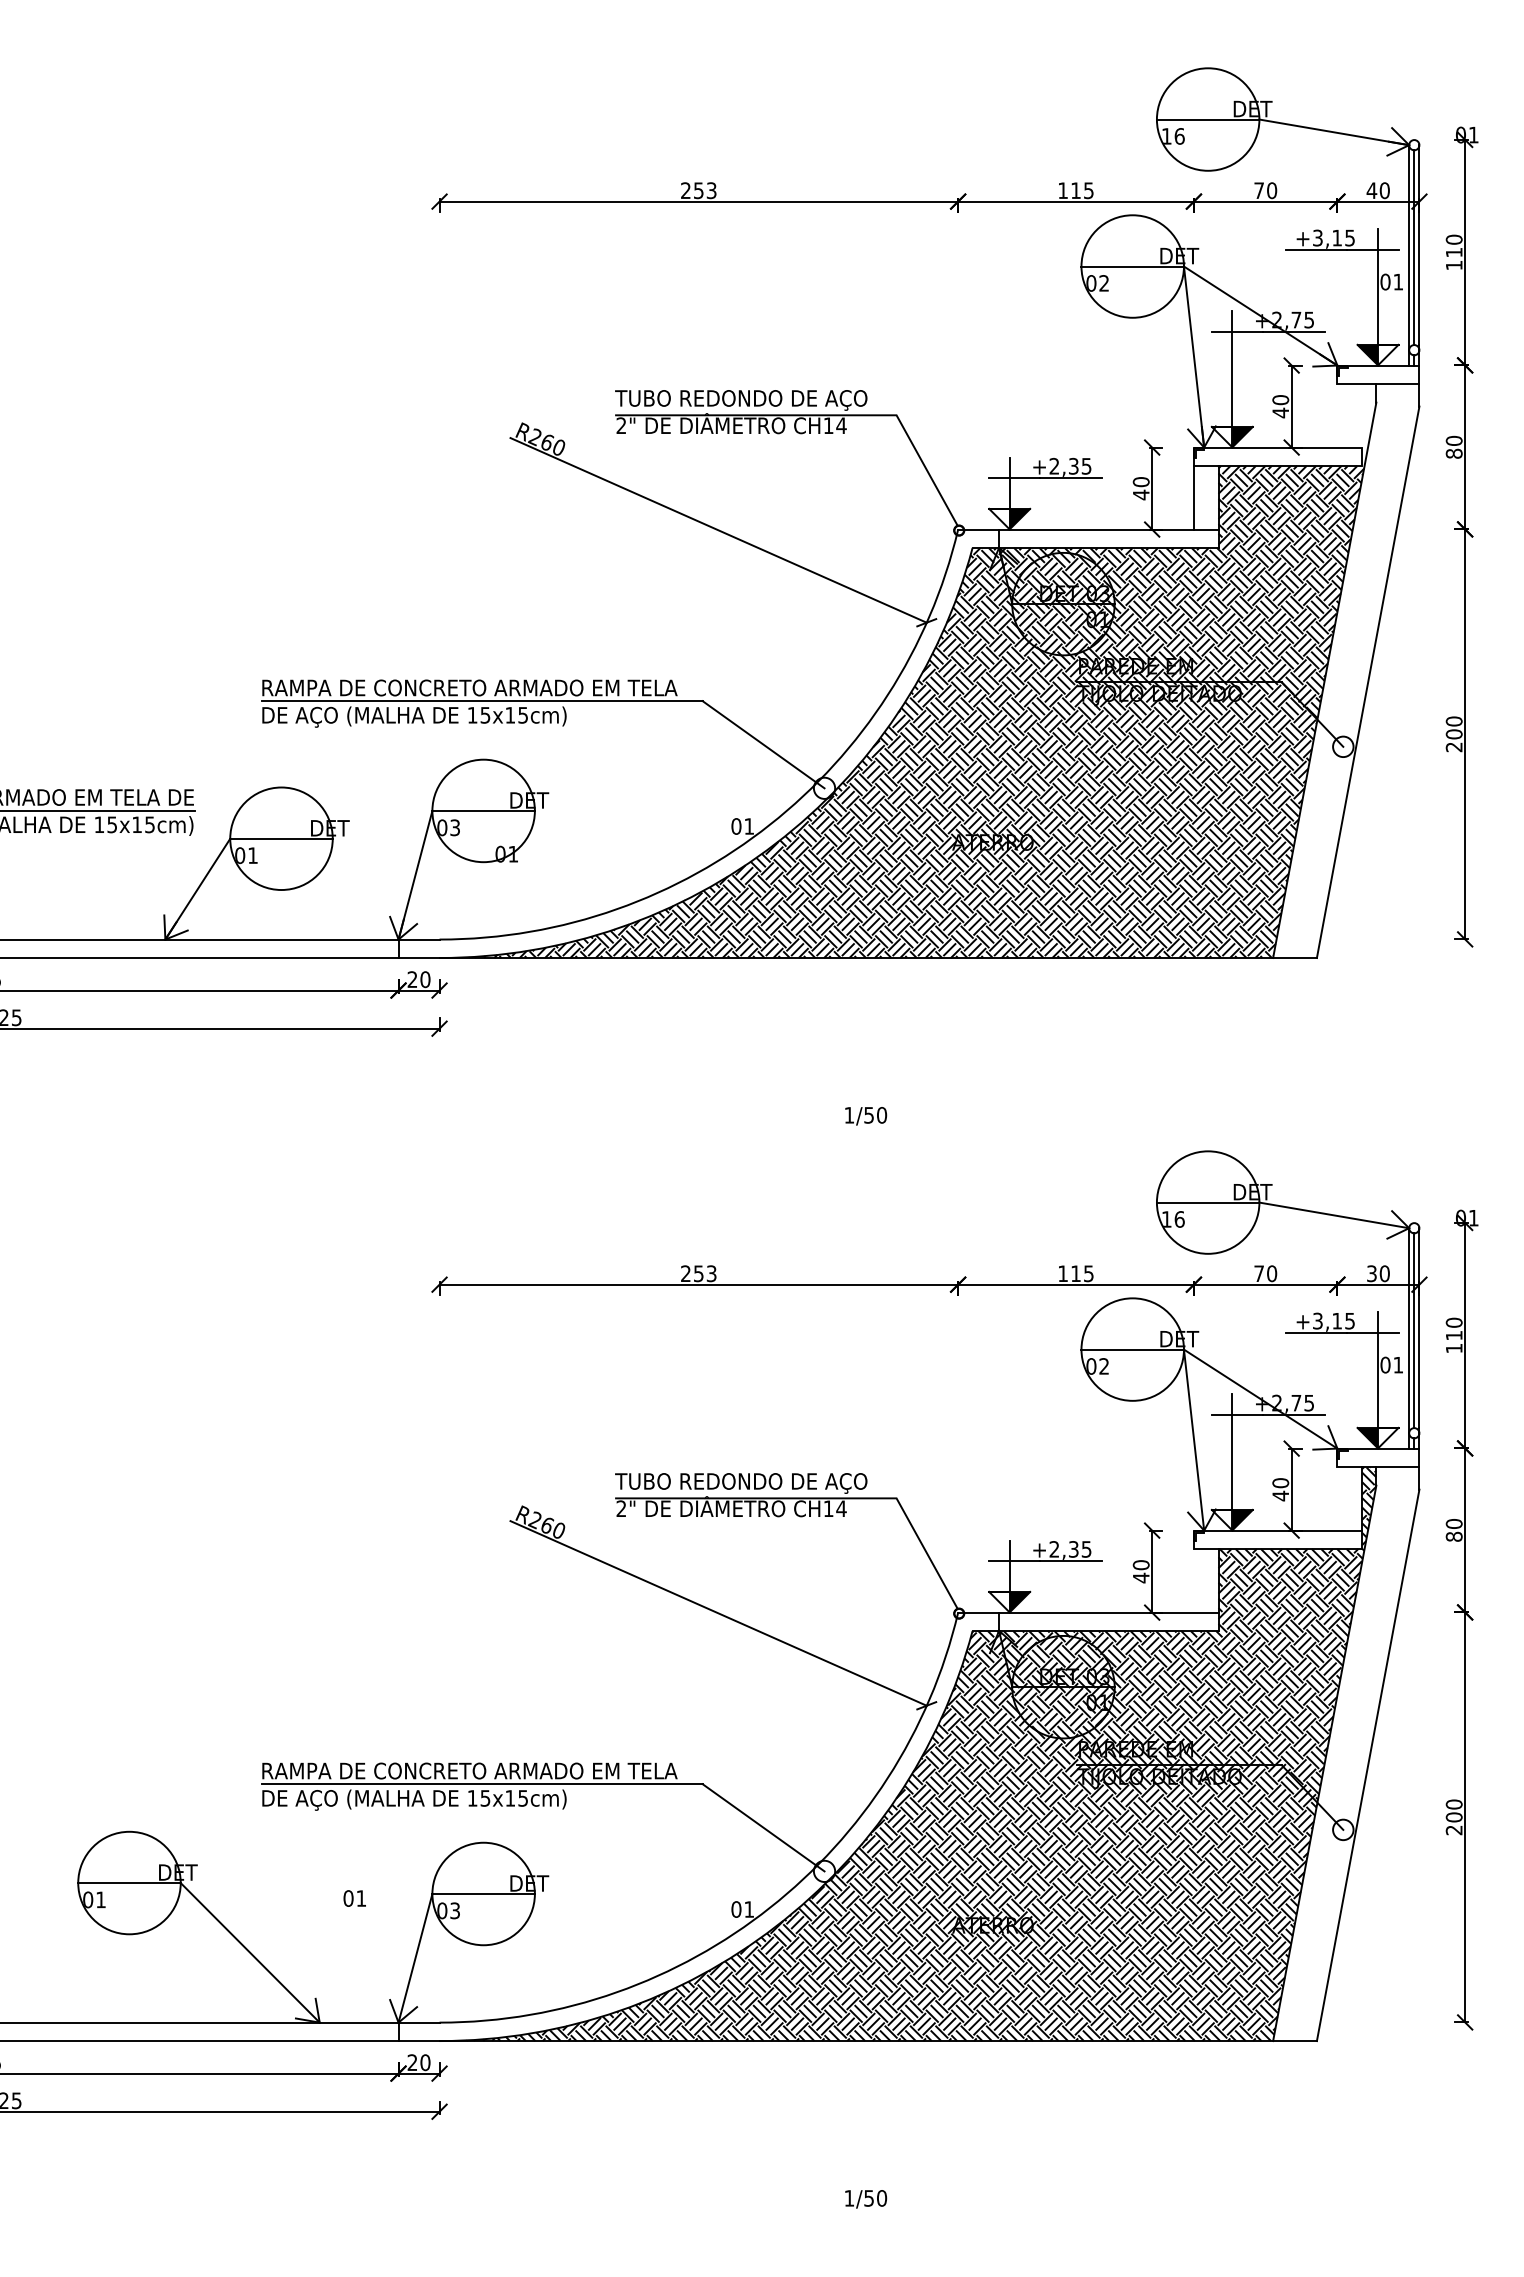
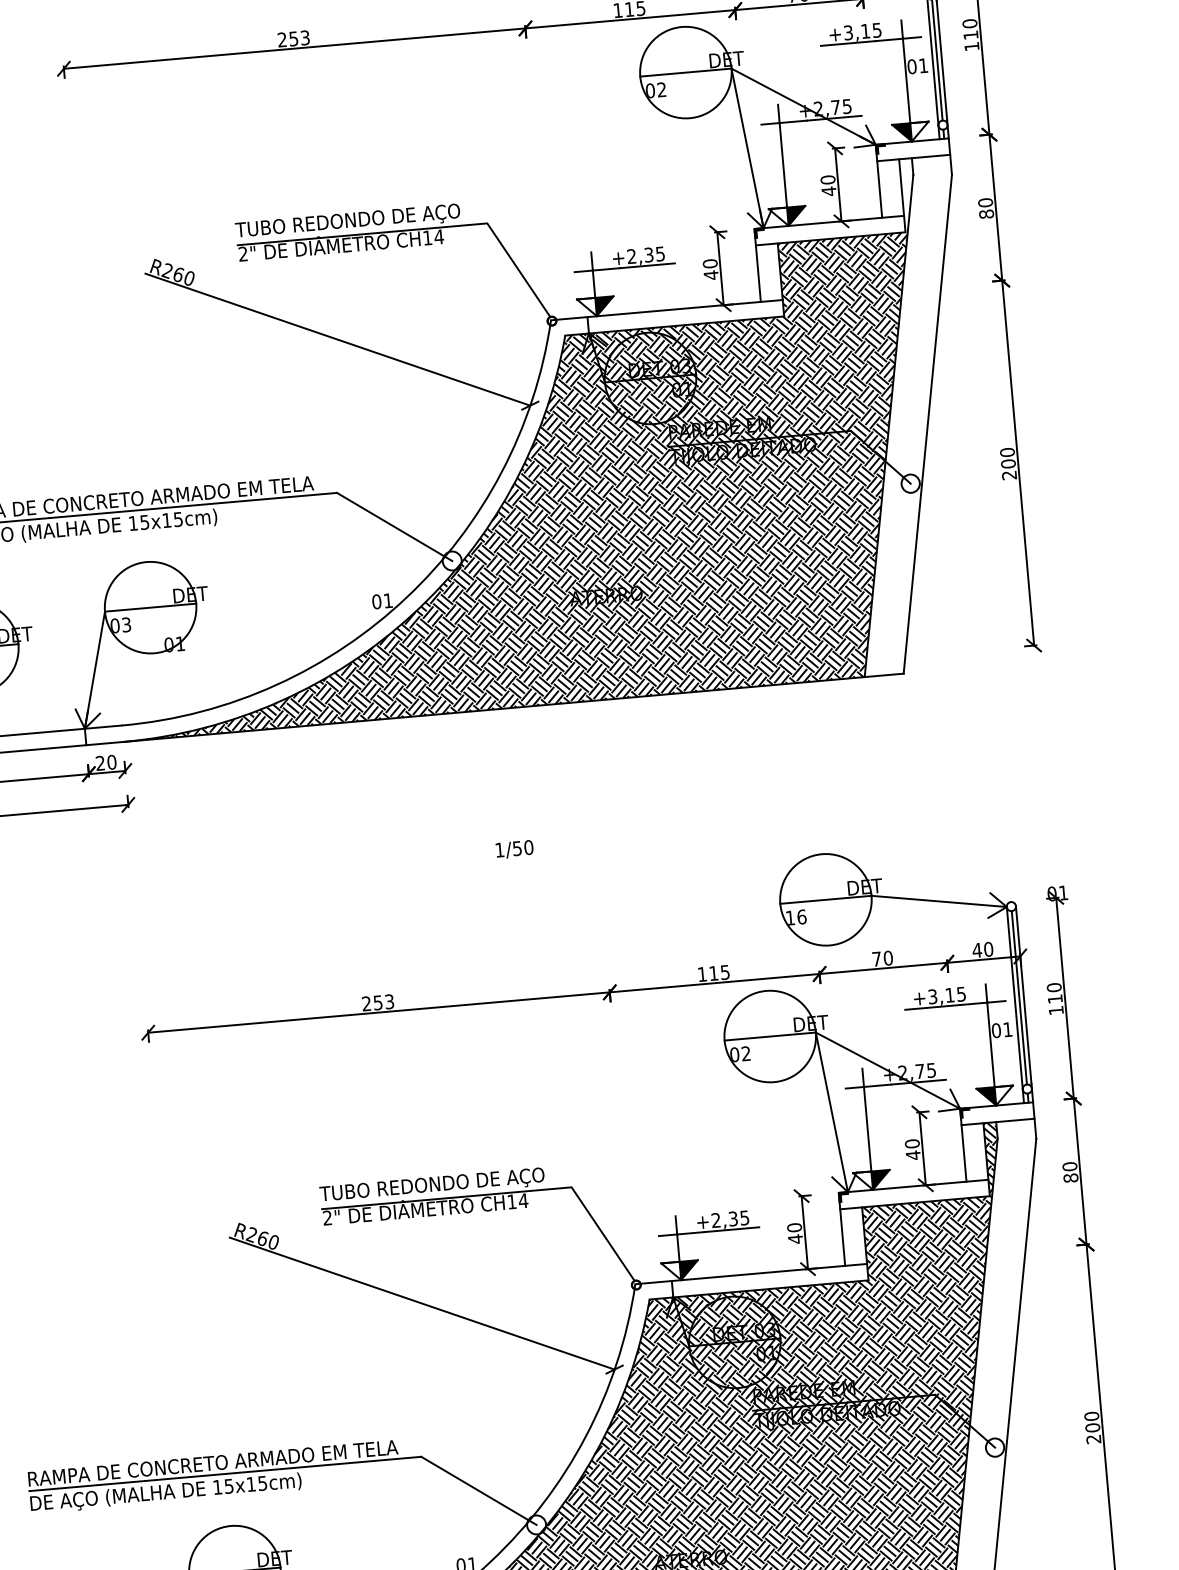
line: (1337, 415) -> (879, 189), added
line: (1362, 415) -> (901, 187), added
text: (1371, 1273) -> (976, 950), 30 -> 40
line: (1337, 1498) -> (964, 1153), added
line: (1193, 1580) -> (842, 1237), added

